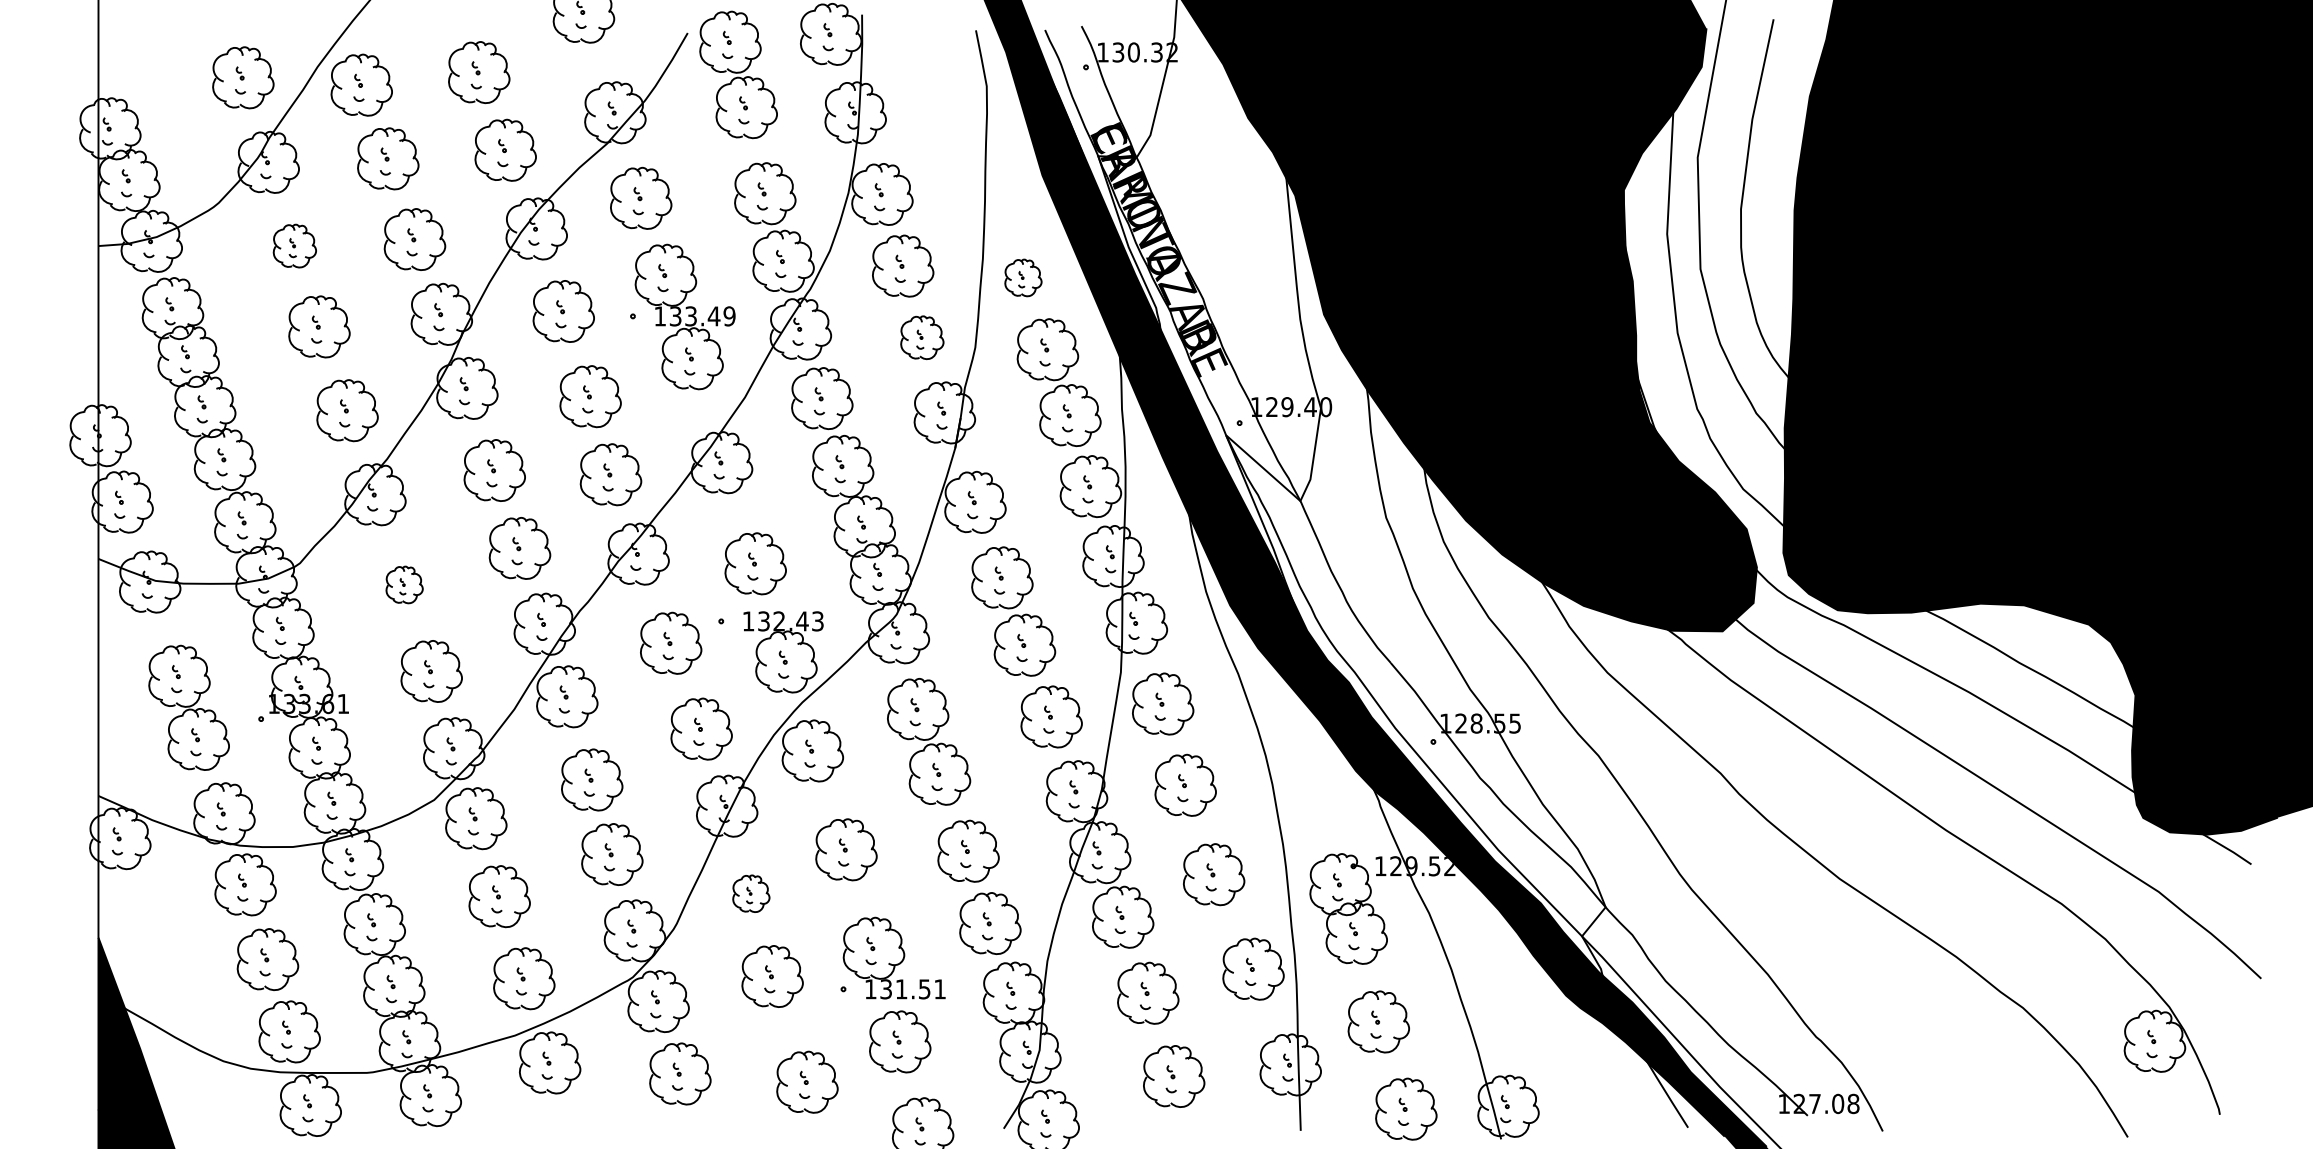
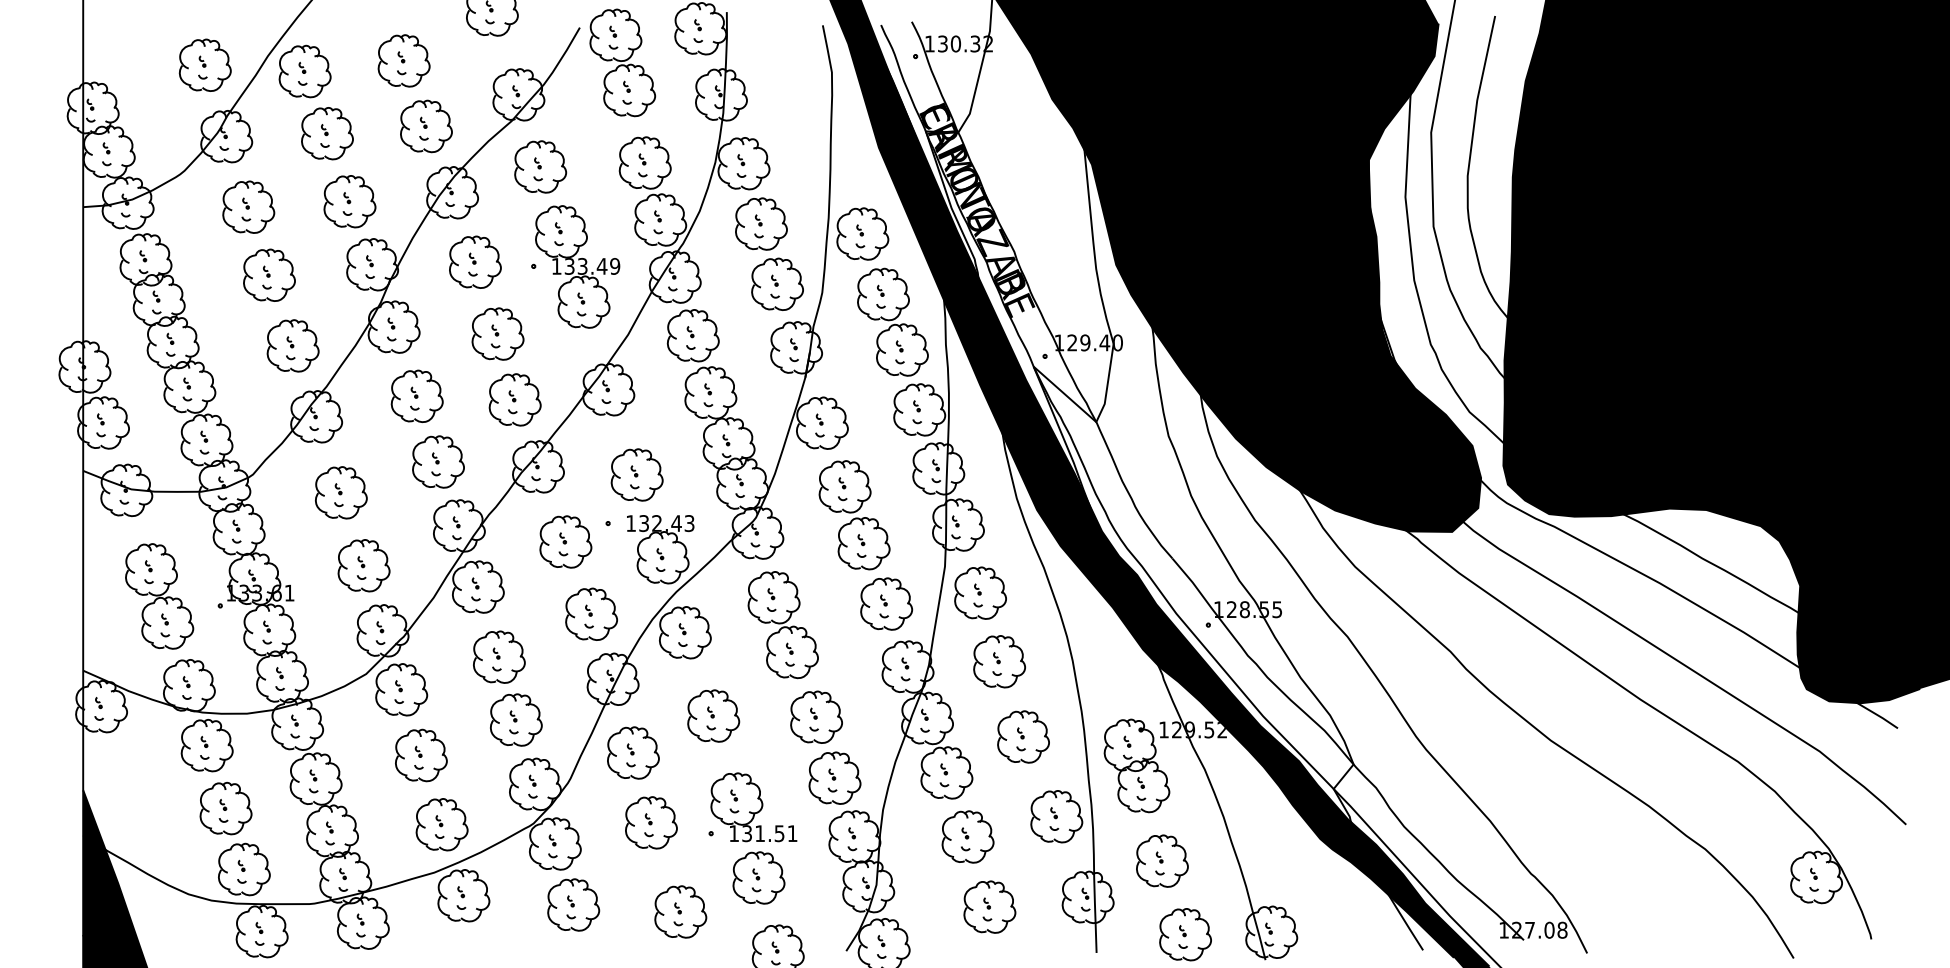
part: (294, 245) -> (248, 206), size x1.43
part: (1023, 277) -> (862, 233), size x1.67
part: (922, 337) -> (777, 284), size x1.43
part: (404, 584) -> (341, 492), size x1.67
part: (751, 893) -> (633, 752), size x1.67

